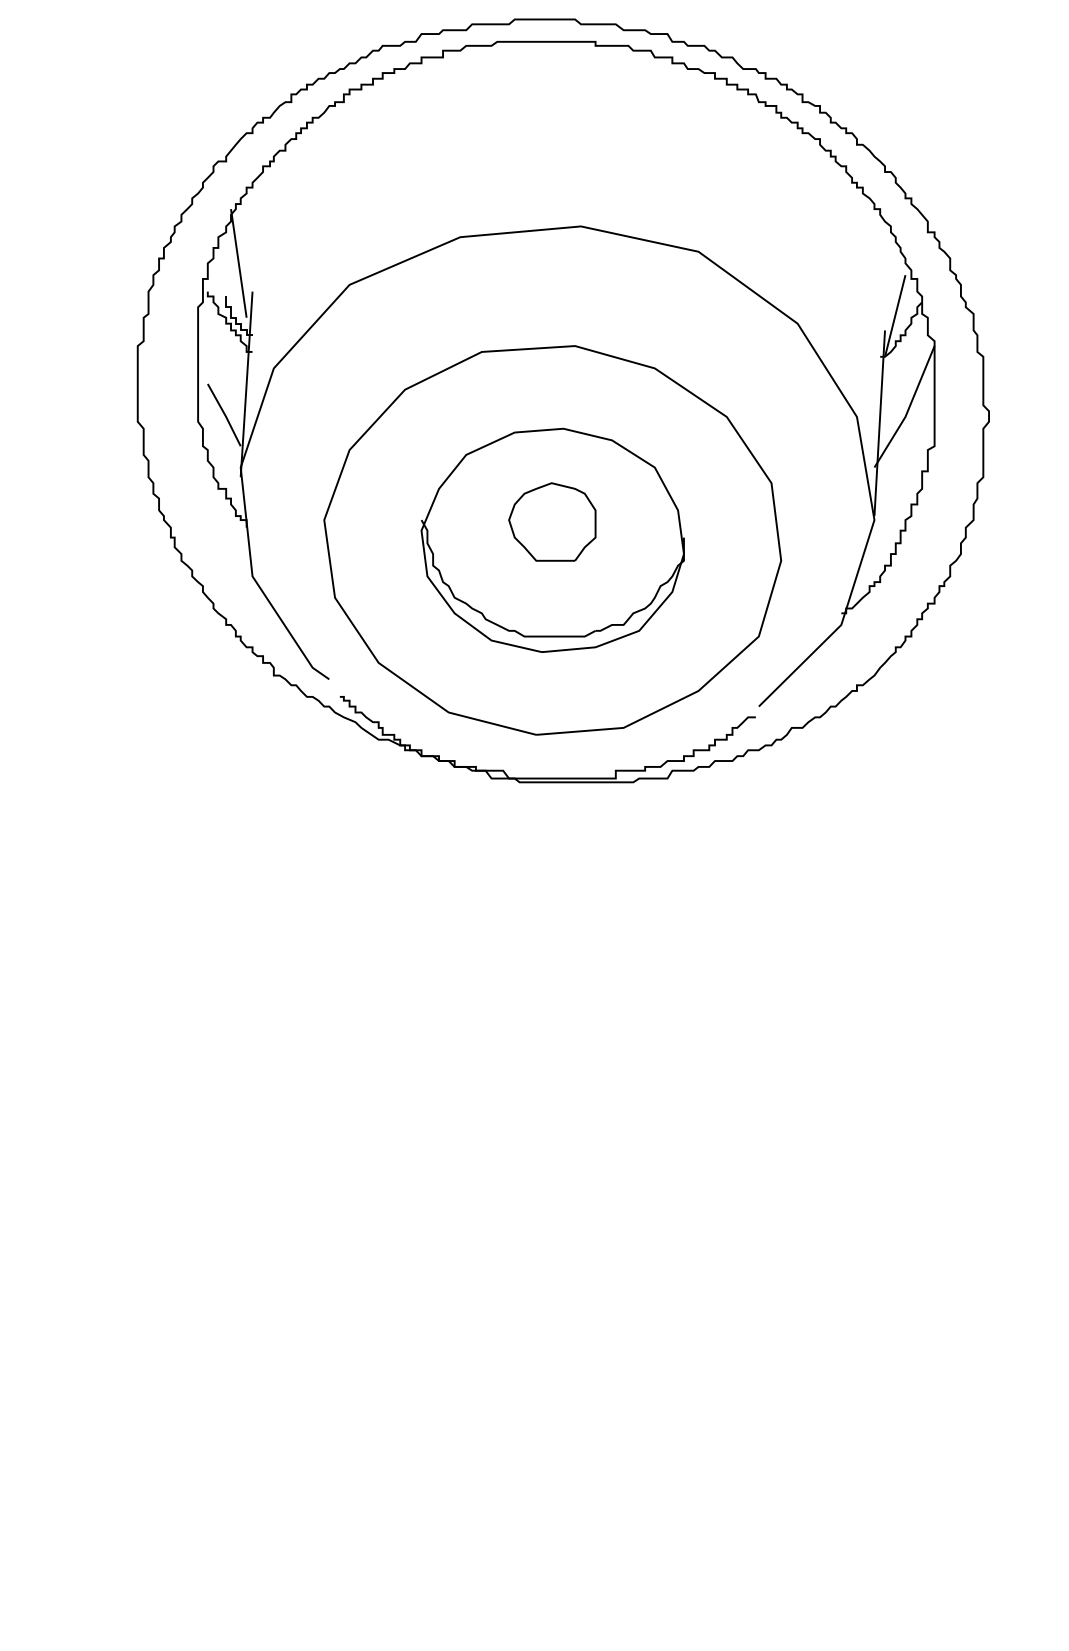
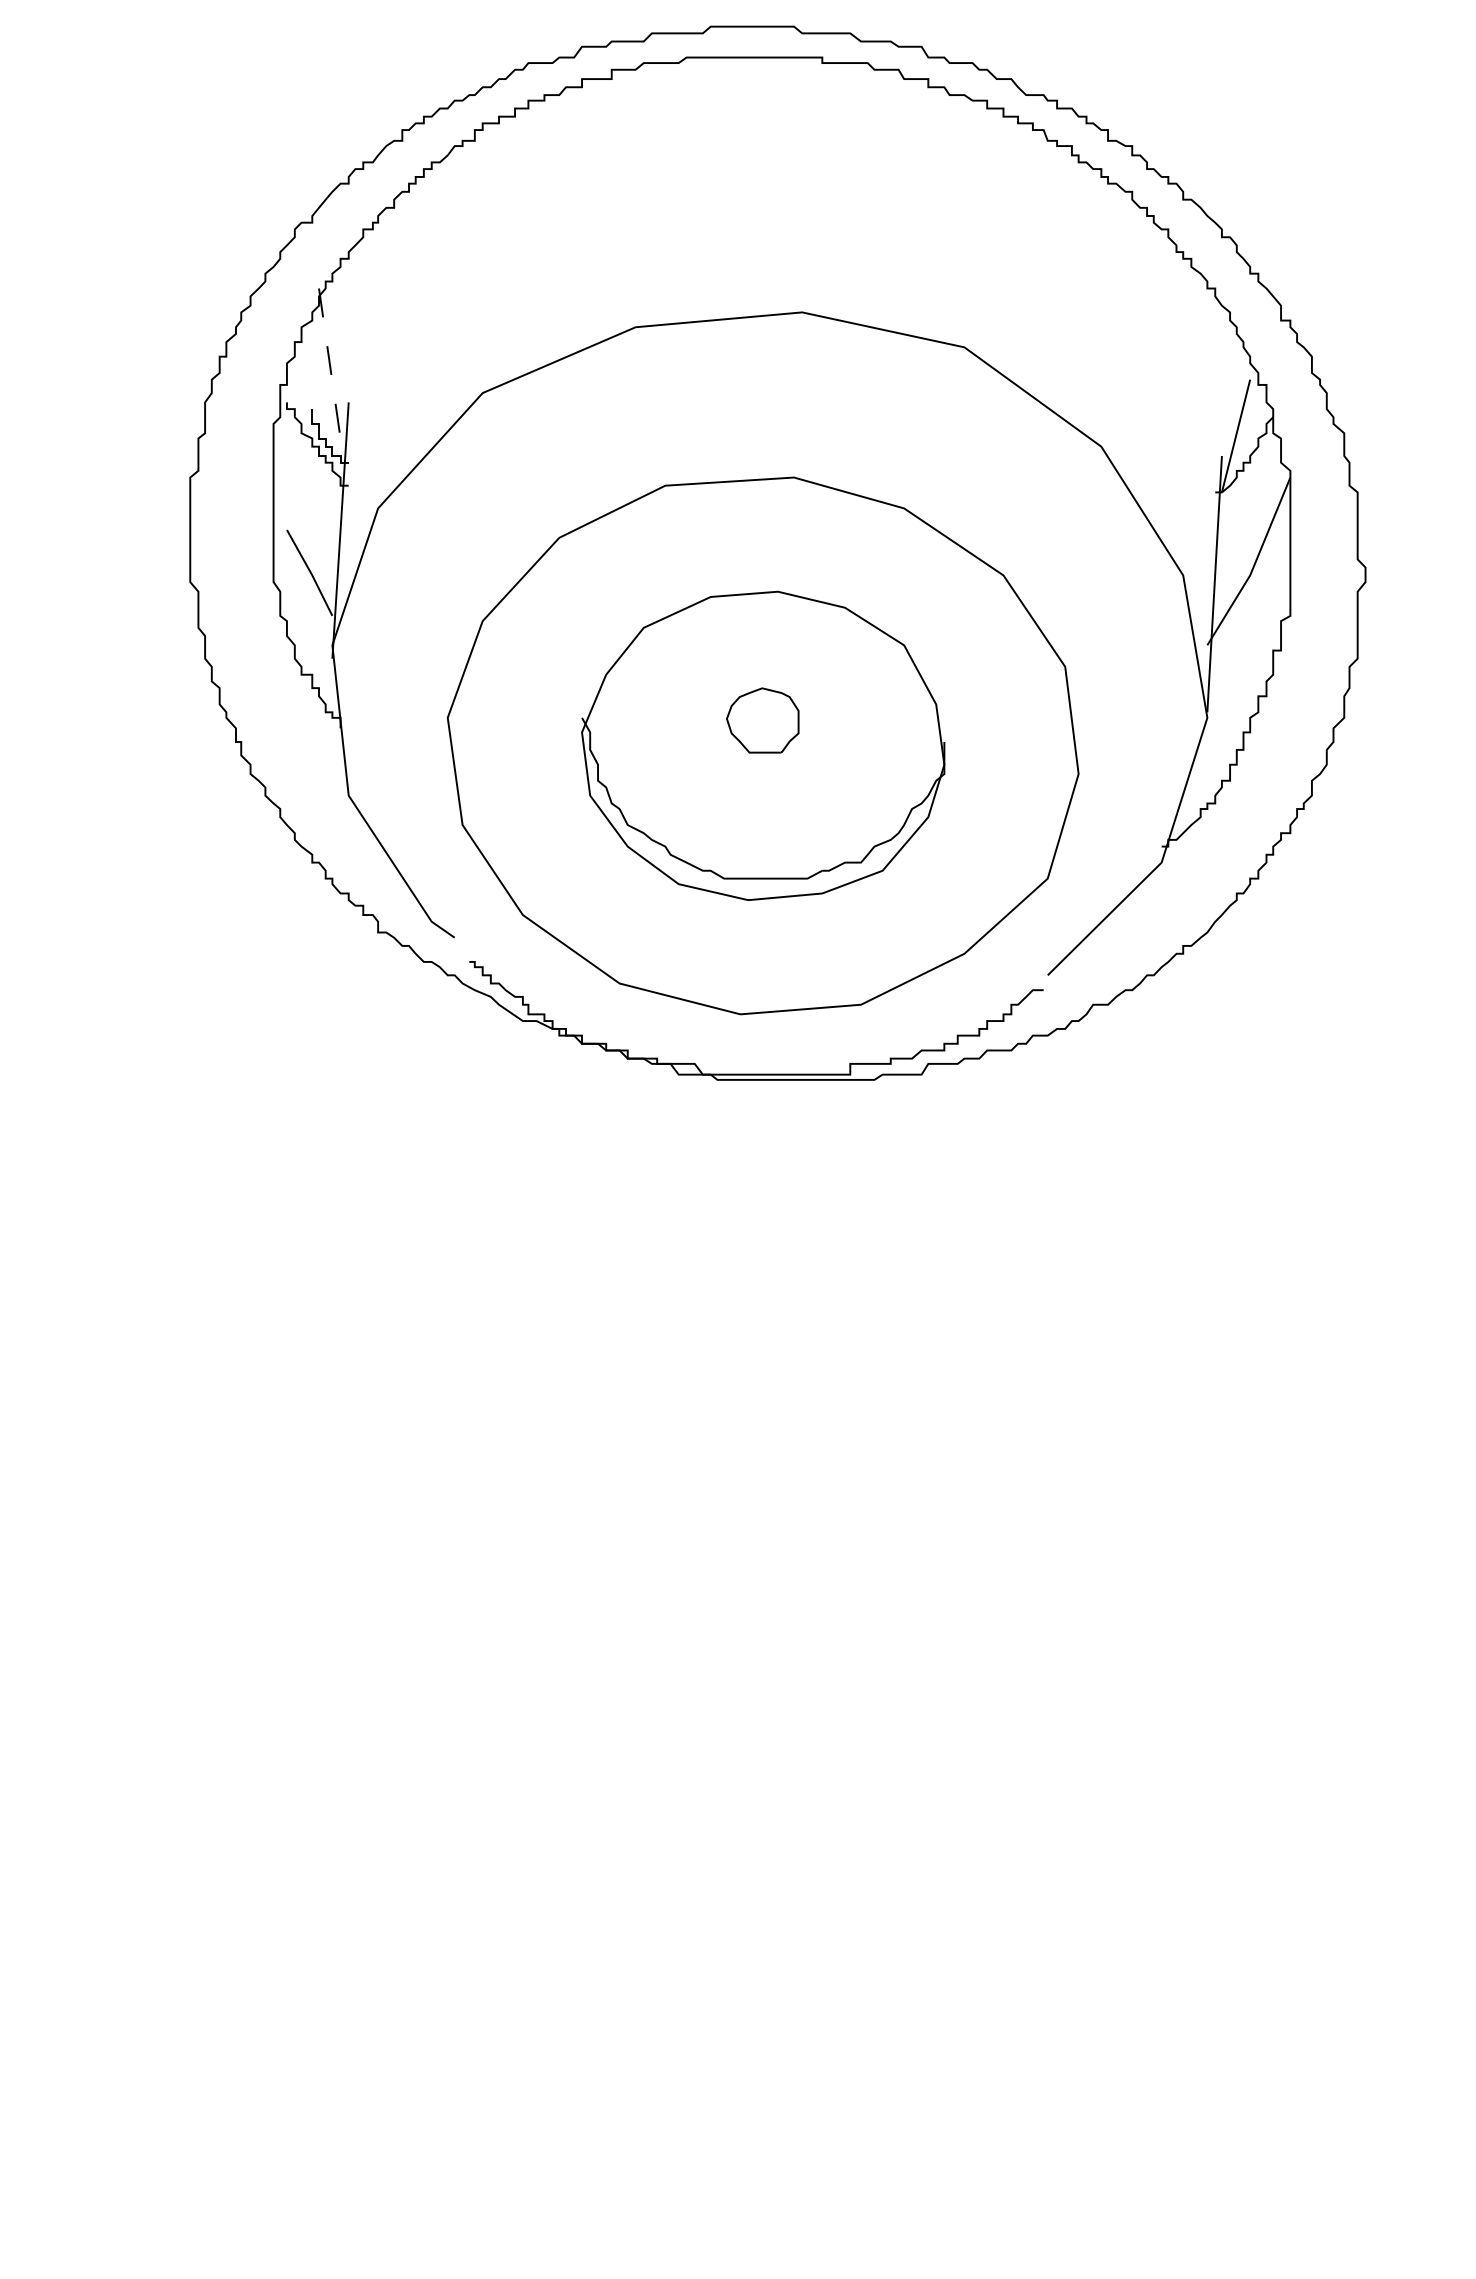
line: (238, 263) -> (329, 363), solid -> dashed
part: (552, 522) -> (762, 720), size x0.6

